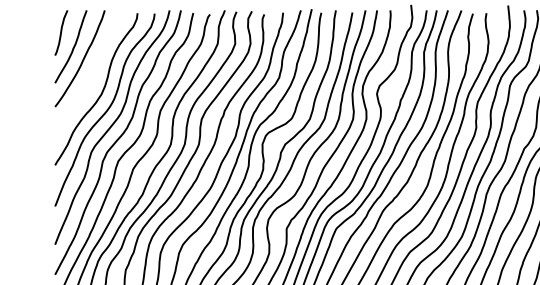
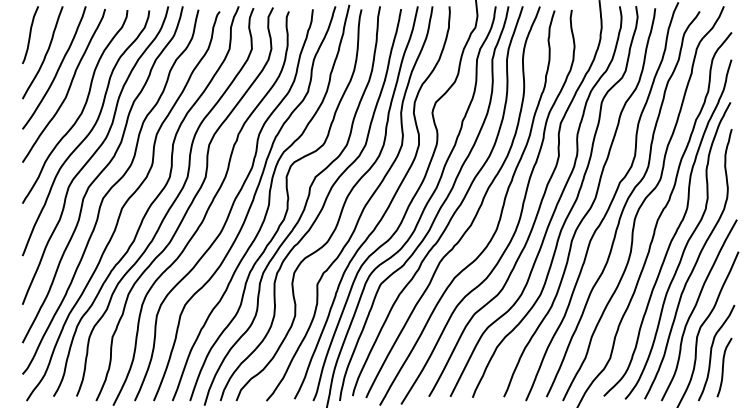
curve: (91, 74) -> (68, 87), added

